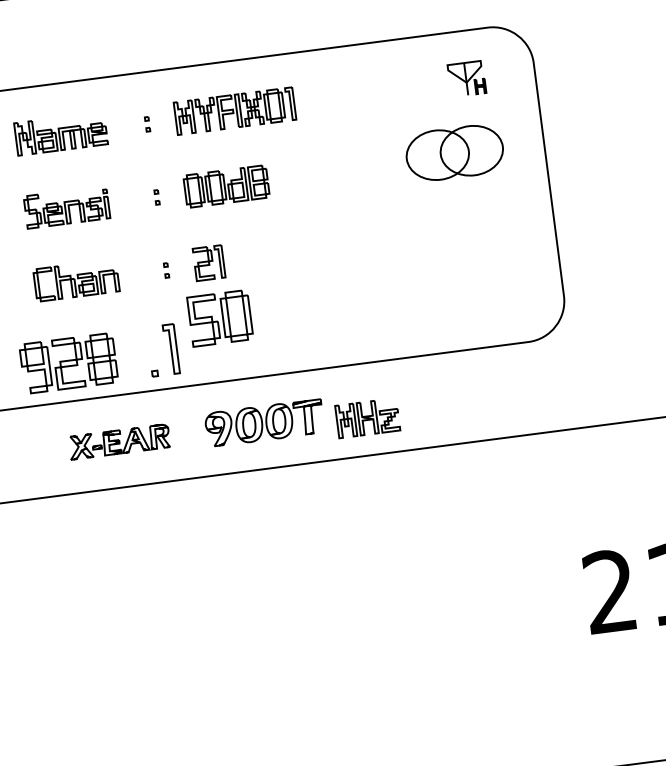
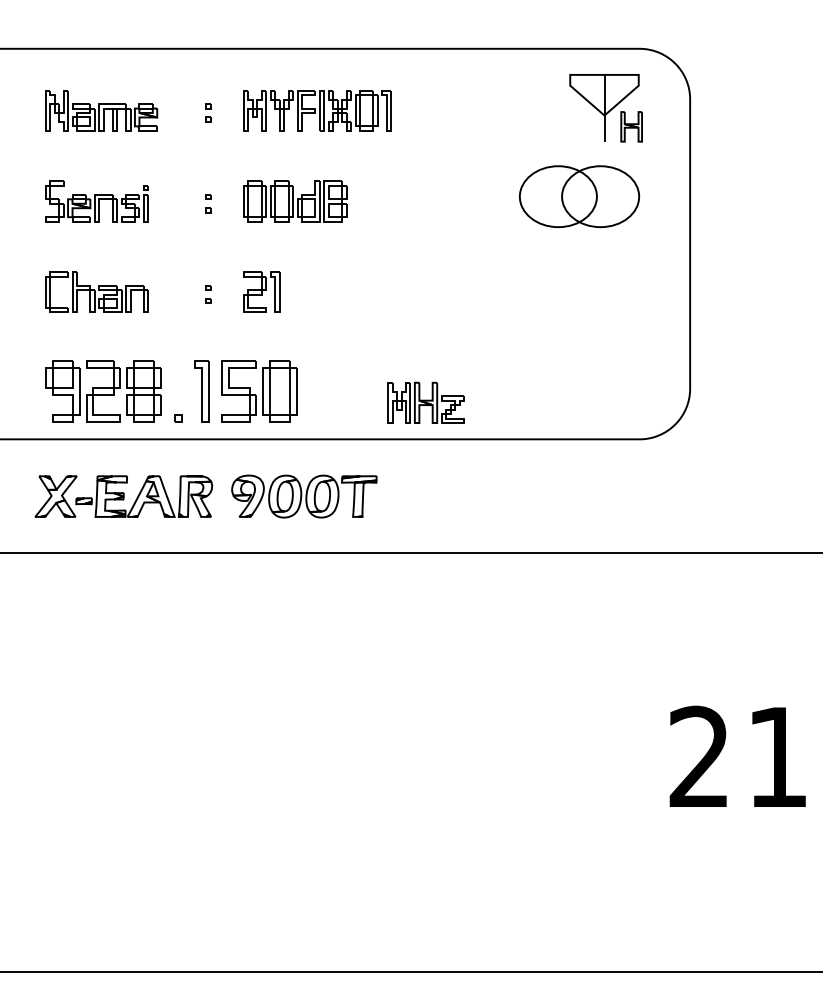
part: (466, 79) -> (605, 108), size x1.67
part: (220, 318) -> (259, 391), moved
part: (68, 363) -> (103, 391), moved
part: (367, 417) -> (425, 402), moved
part: (119, 441) -> (123, 496), size x1.43

